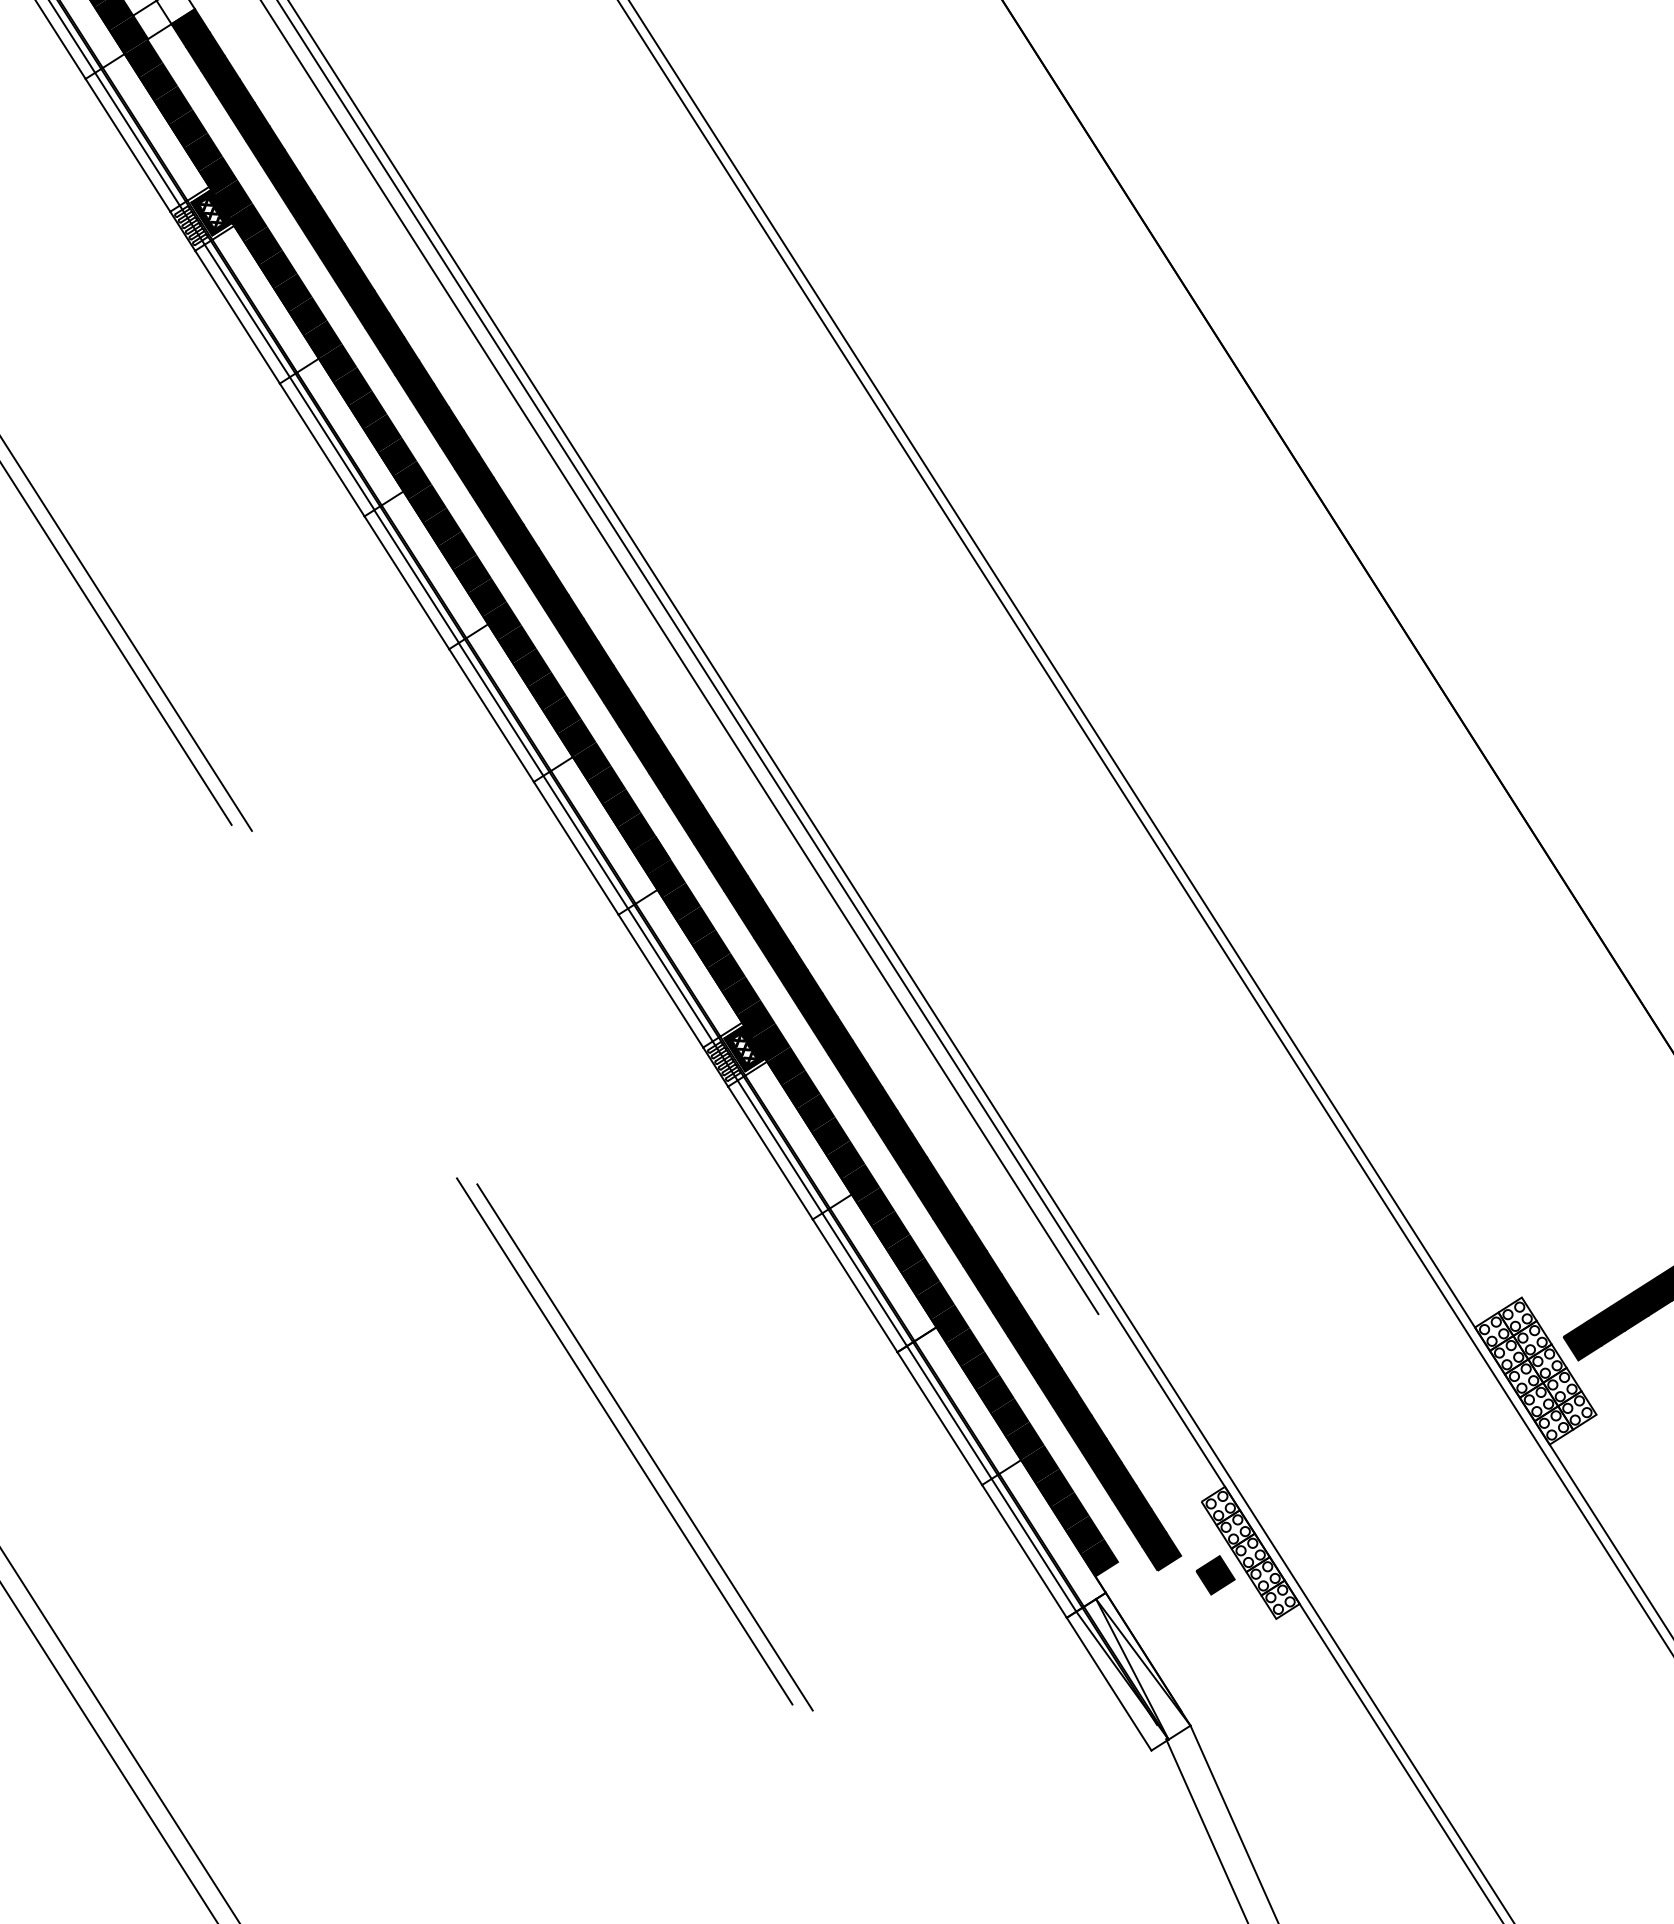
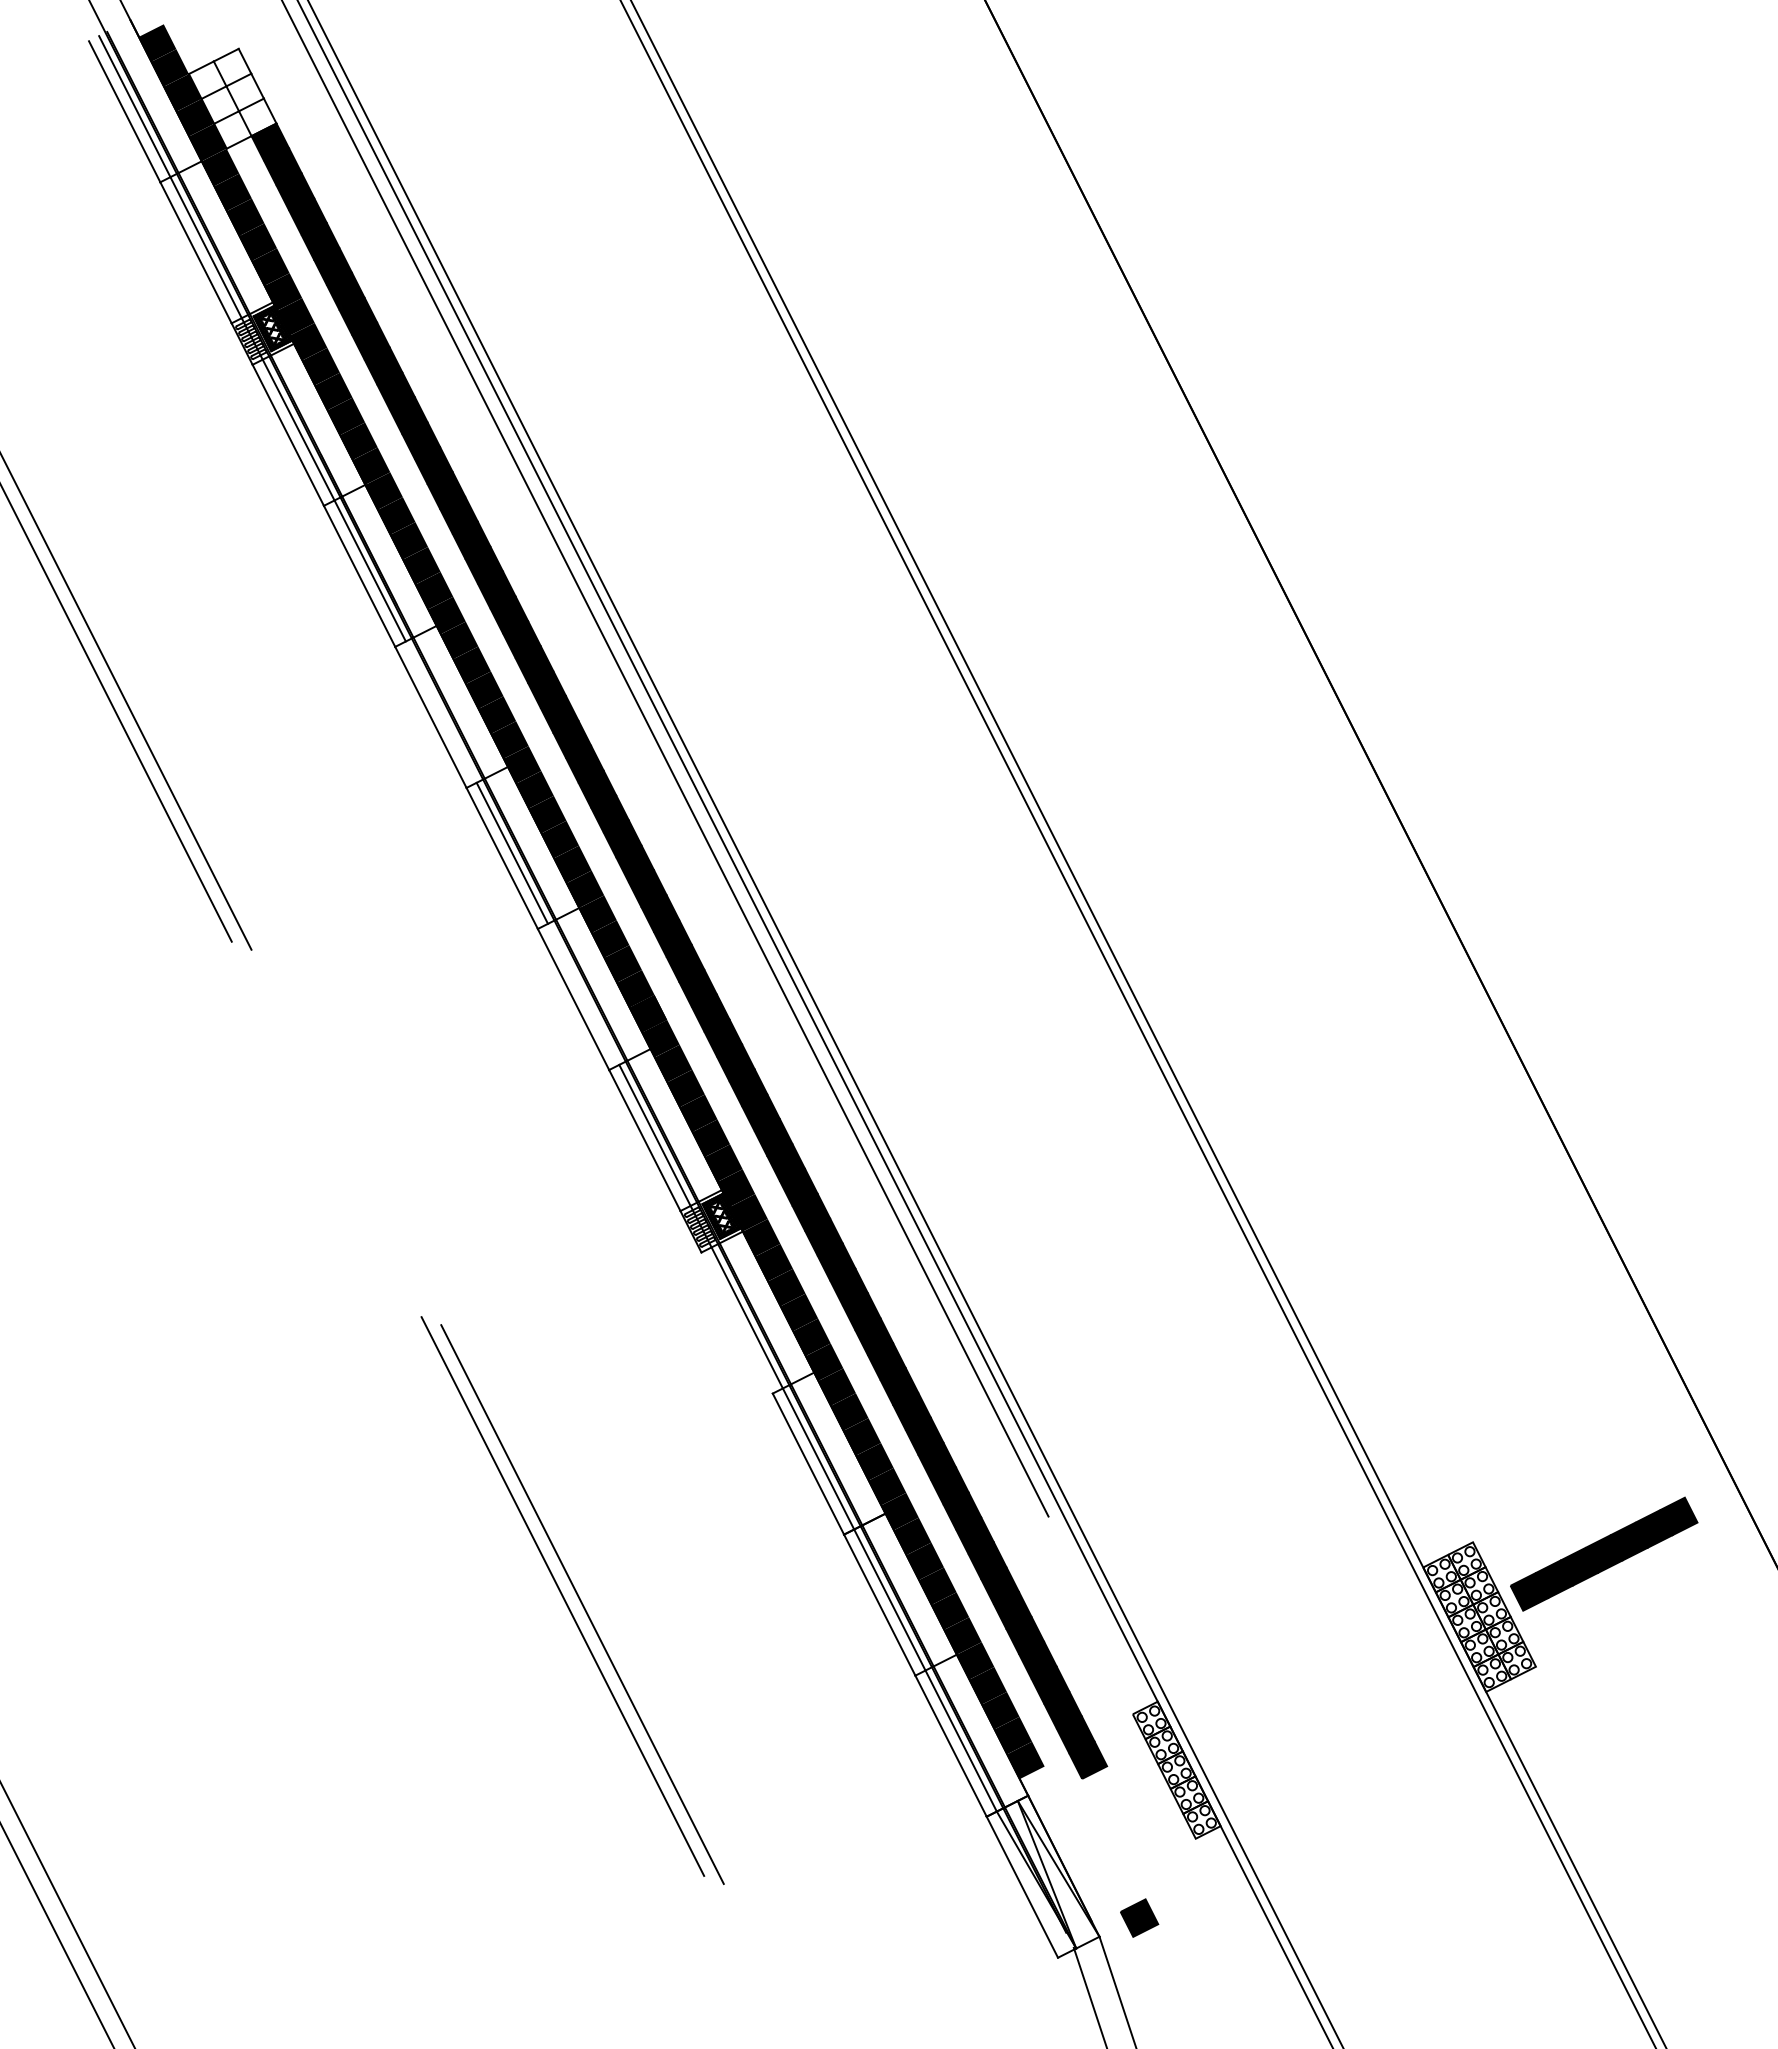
line: (415, 575) -> (440, 711), removed
line: (585, 841) -> (583, 993), removed
line: (769, 1152) -> (736, 1322), removed
part: (1215, 1574) -> (1139, 1917), moved

